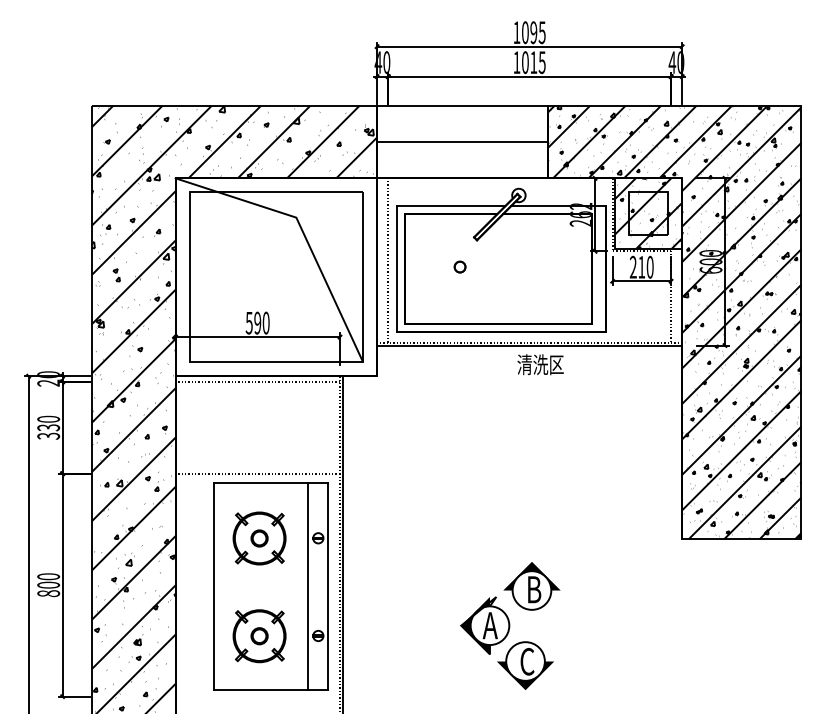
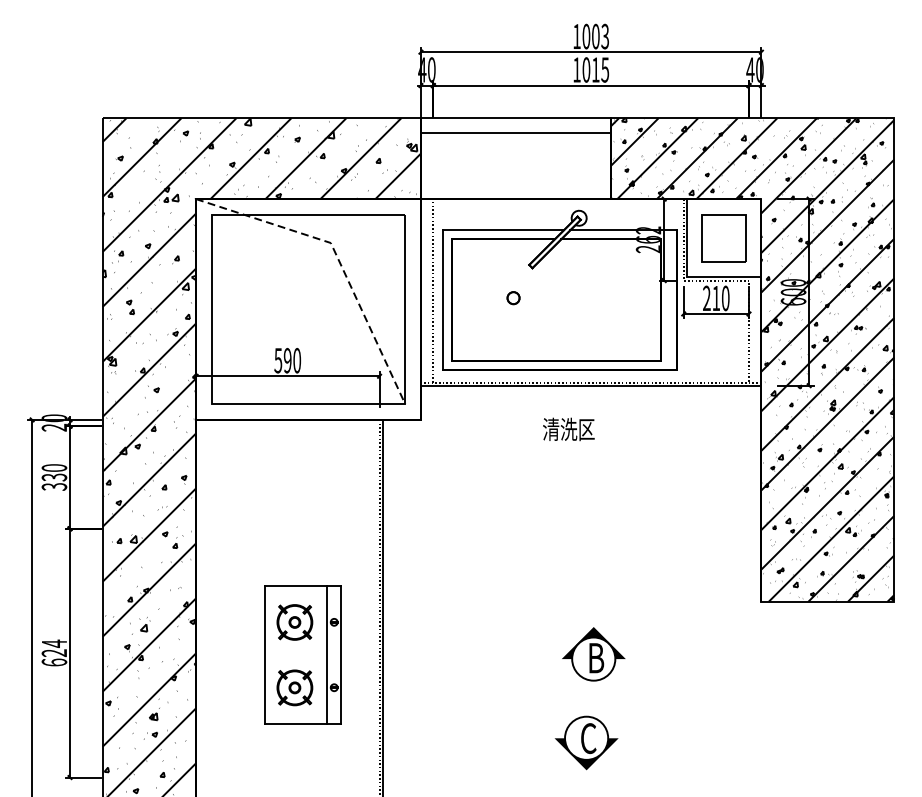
text: (537, 32) -> (599, 36), 1095 -> 1003
line: (462, 142) -> (516, 133), moved
hatch: (648, 213) -> (723, 238), removed
line: (303, 232) -> (338, 259), solid -> dashed
text: (540, 364) -> (568, 429), moved
line: (257, 381) -> (287, 425), removed
line: (257, 473) -> (287, 528), removed
text: (48, 585) -> (54, 653), 800 -> 624
part: (270, 586) -> (301, 654), size x0.6
part: (485, 625) -> (541, 698), removed

